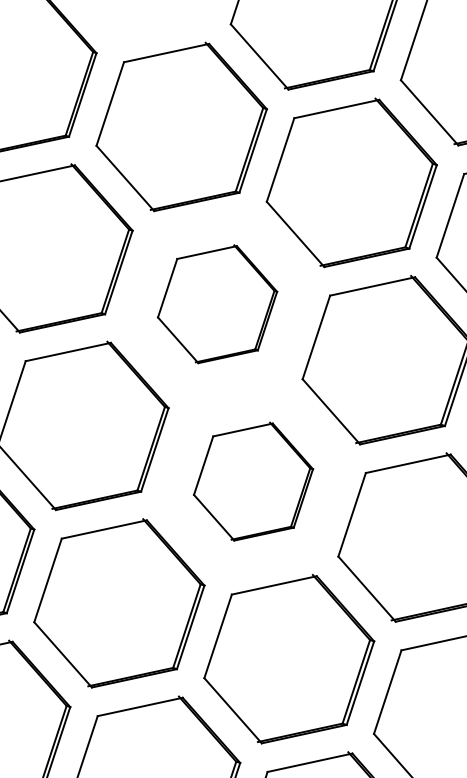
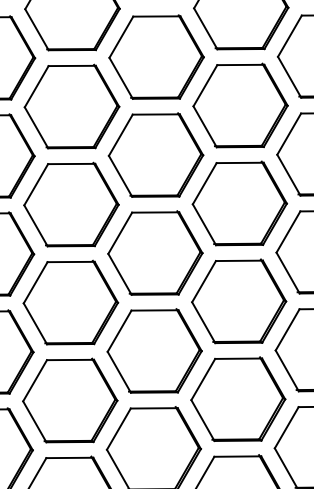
part: (216, 303) -> (155, 154), size x1.43
part: (253, 480) -> (155, 252), size x1.43

